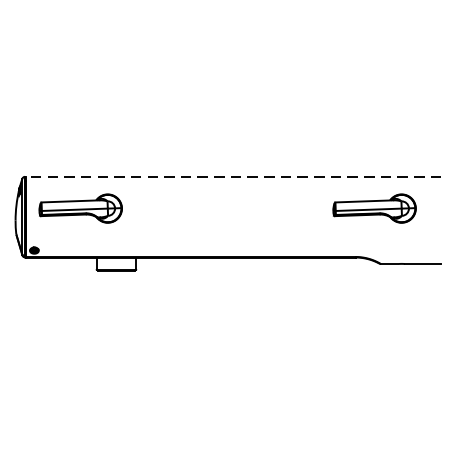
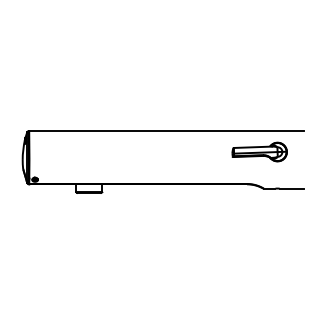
line: (233, 177) -> (166, 131), dashed -> solid
part: (80, 207) -> (65, 151), removed

